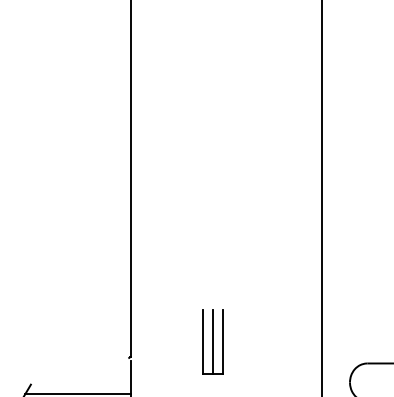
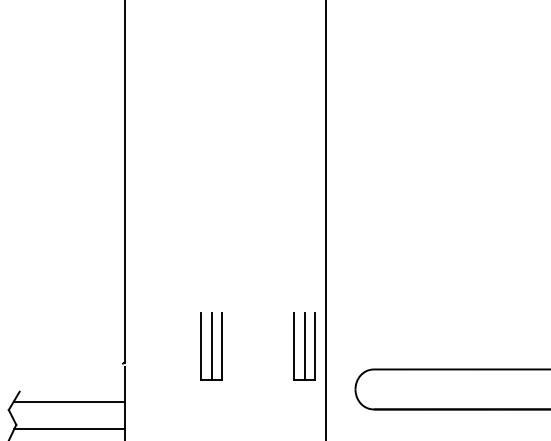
part: (301, 341) -> (304, 346), added

